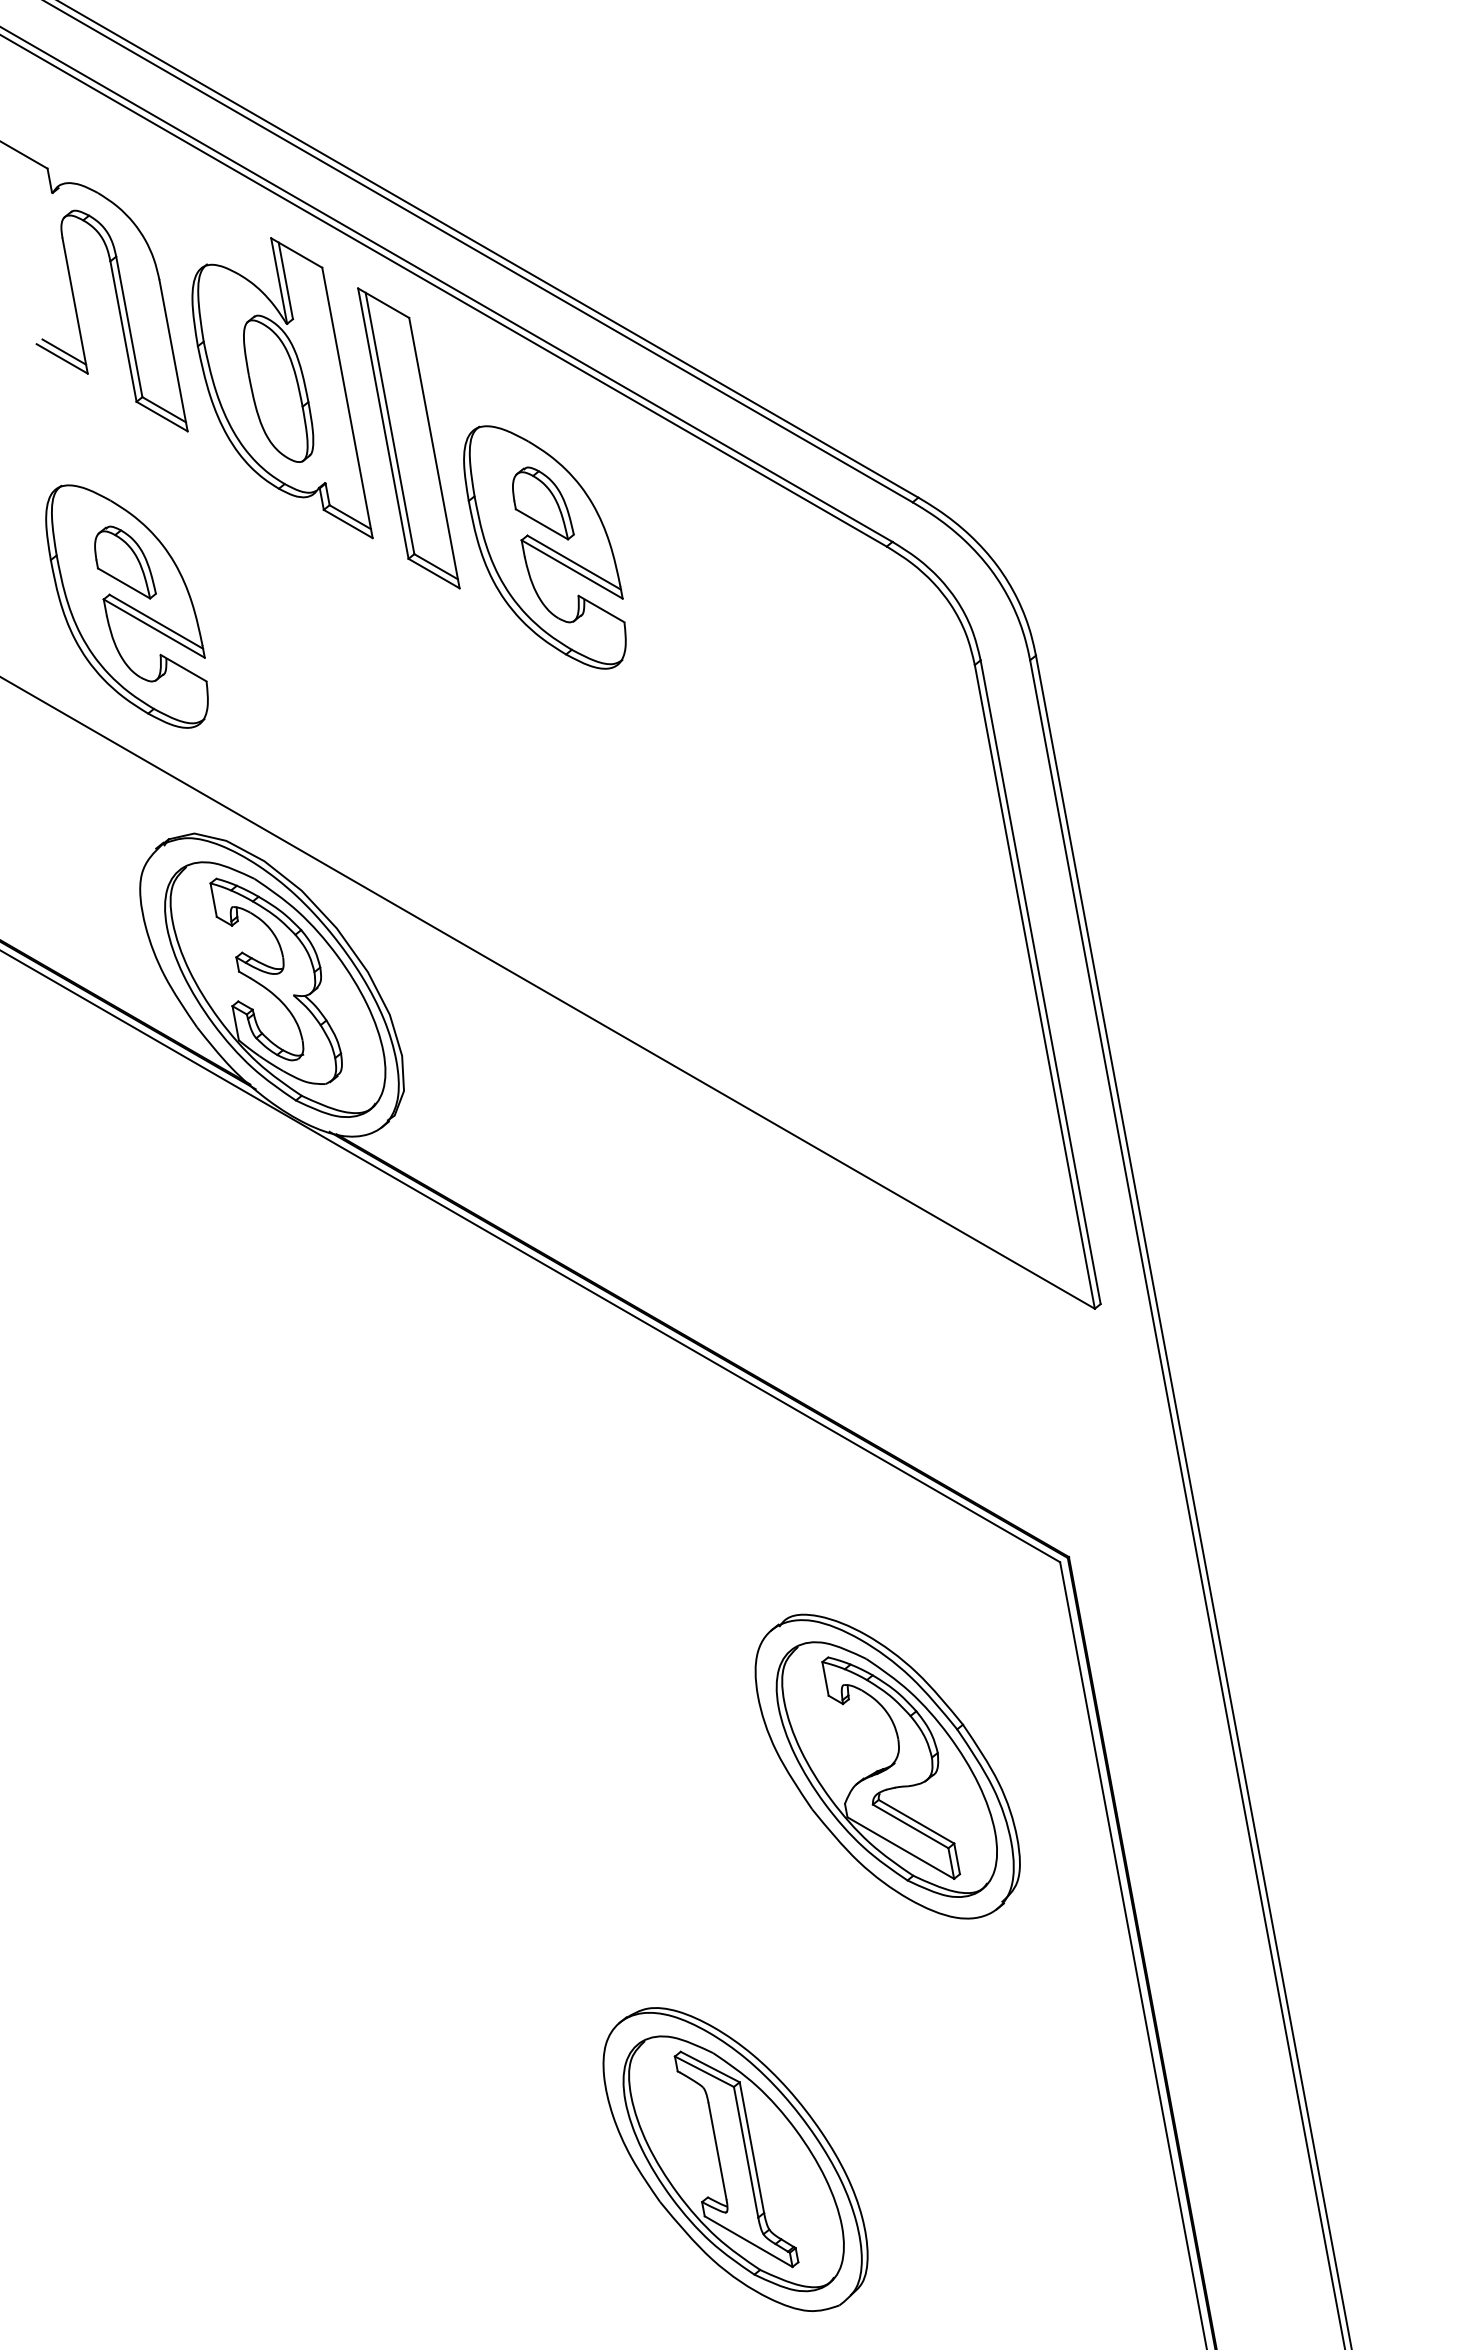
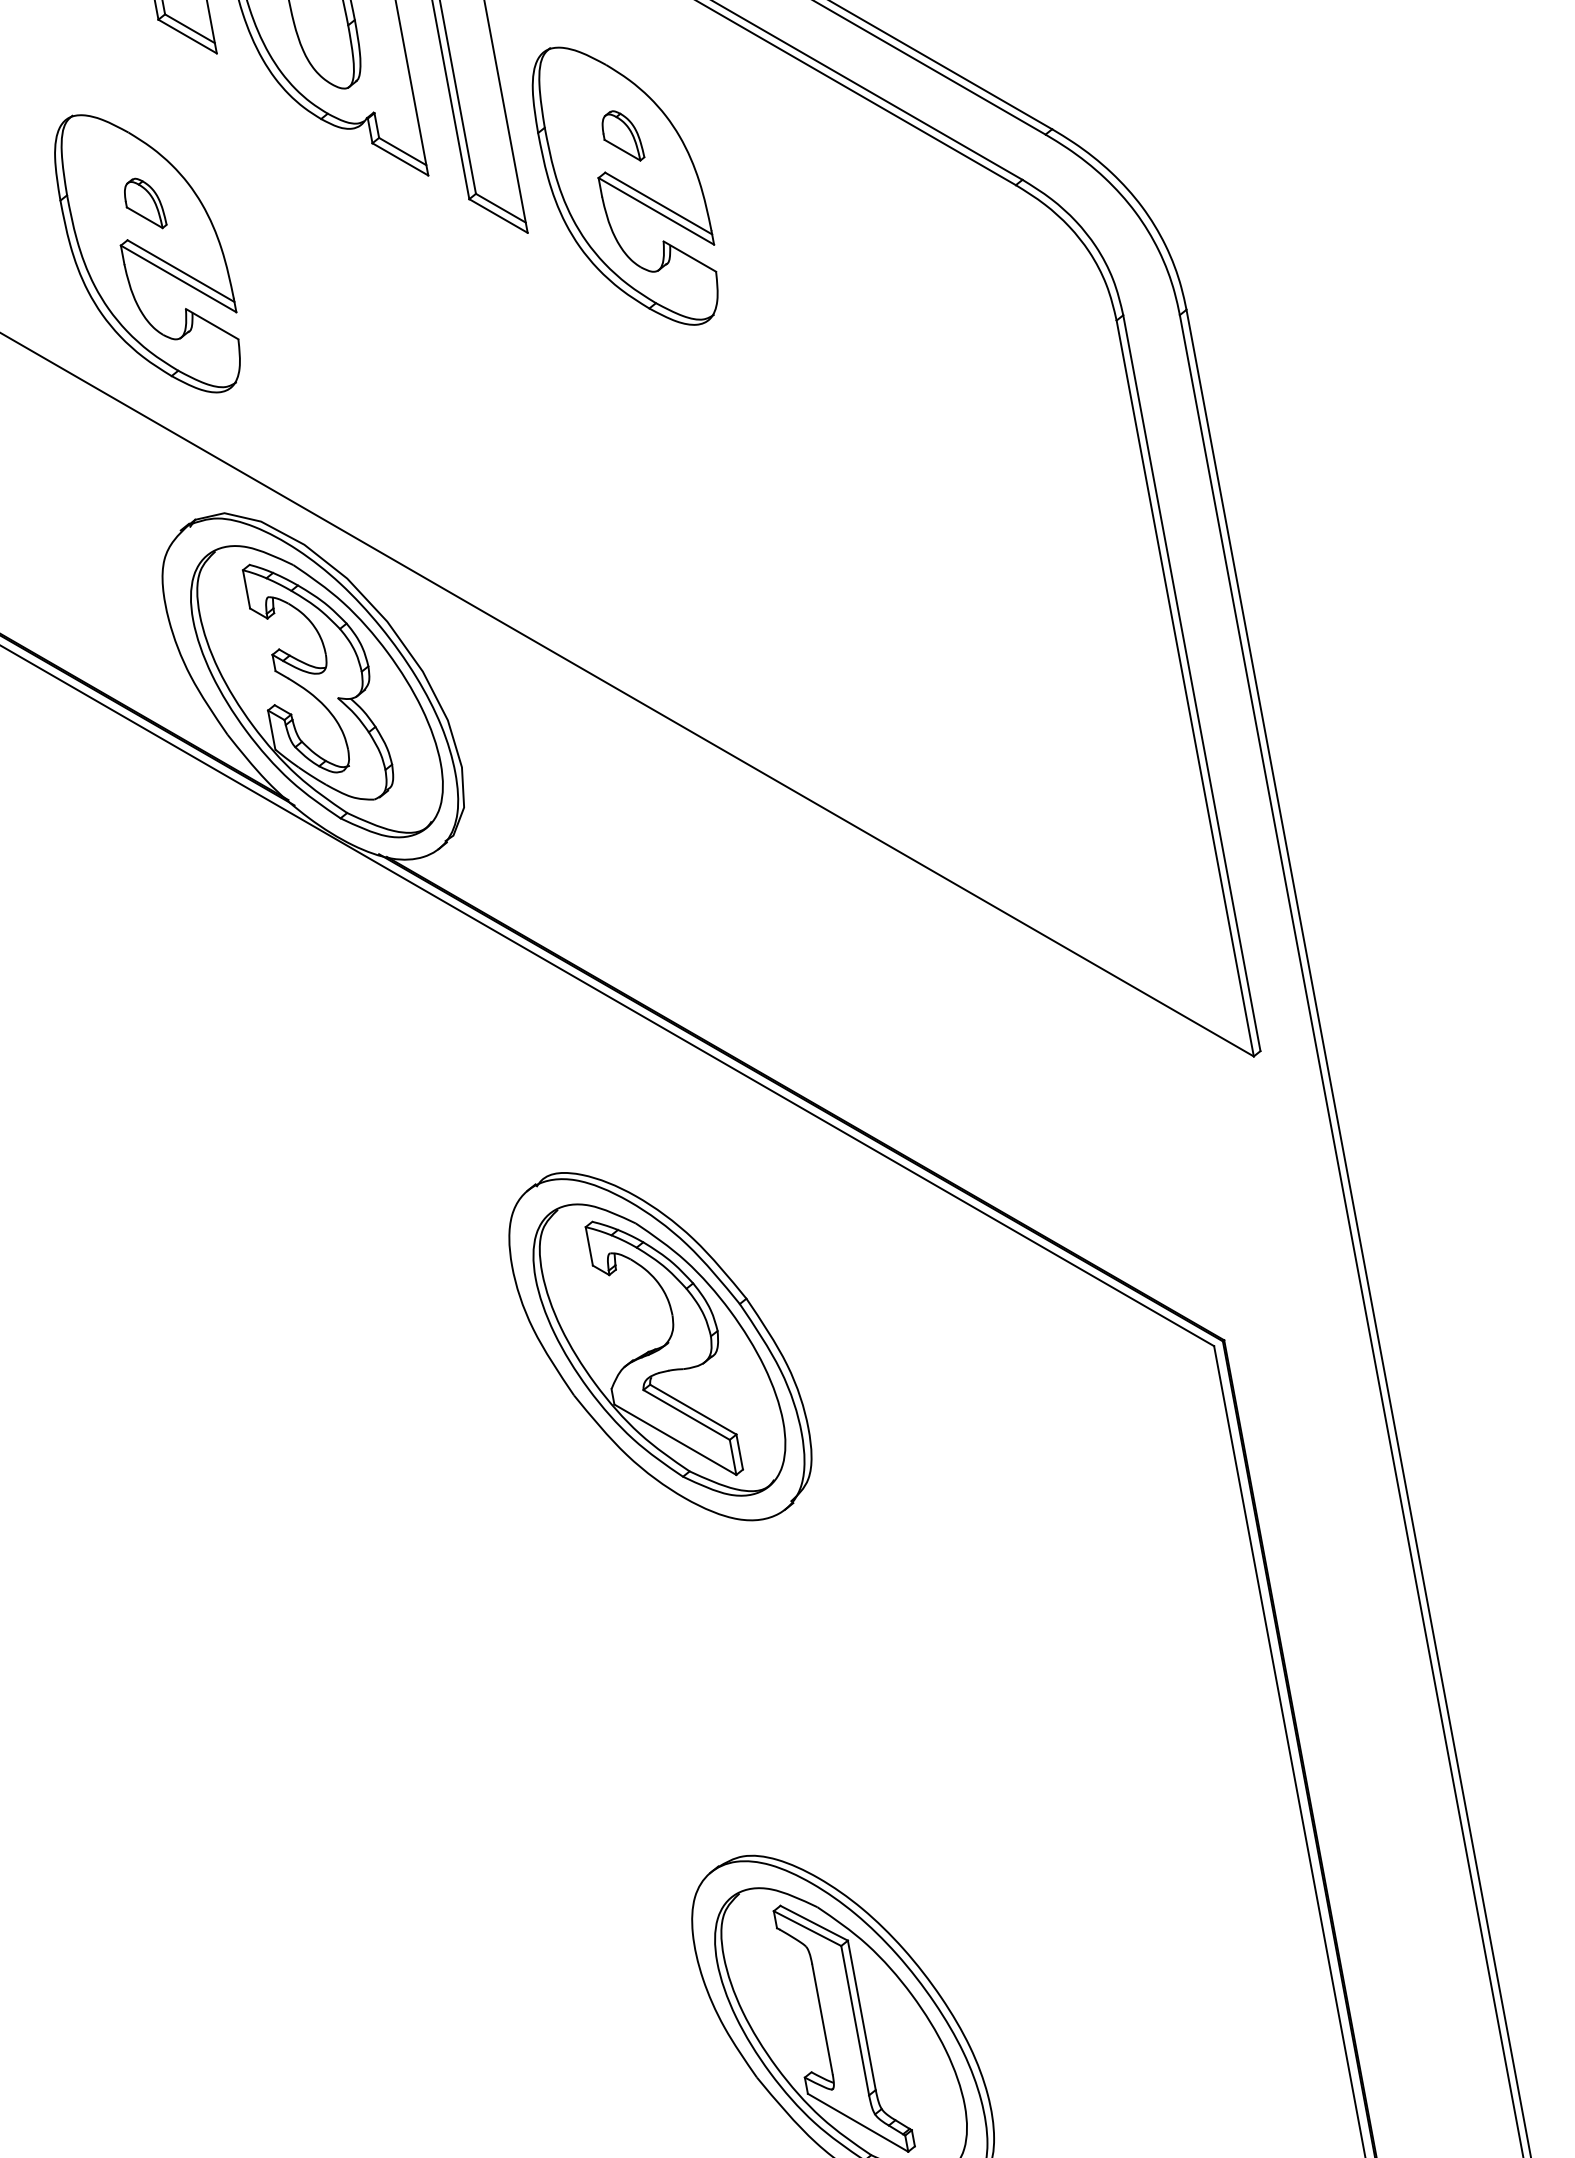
part: (543, 503) -> (623, 135), size x0.6
part: (125, 562) -> (145, 203), size x0.6
part: (887, 1766) -> (660, 1346), moved

